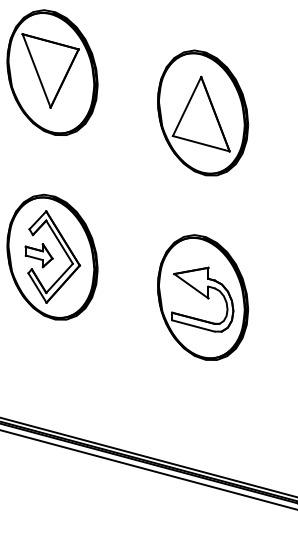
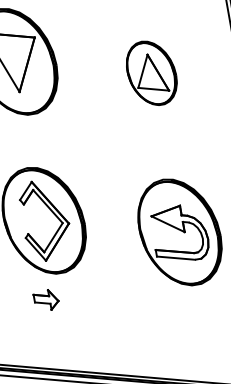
part: (203, 112) -> (151, 72), size x0.6
part: (38, 255) -> (45, 300), moved

